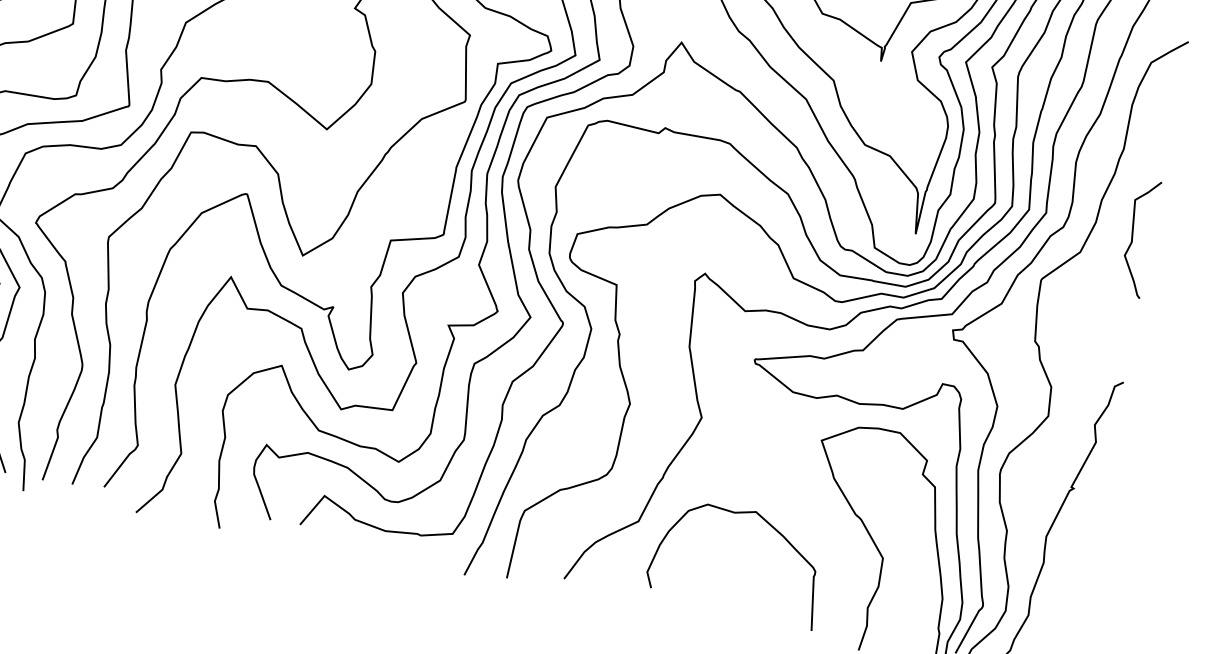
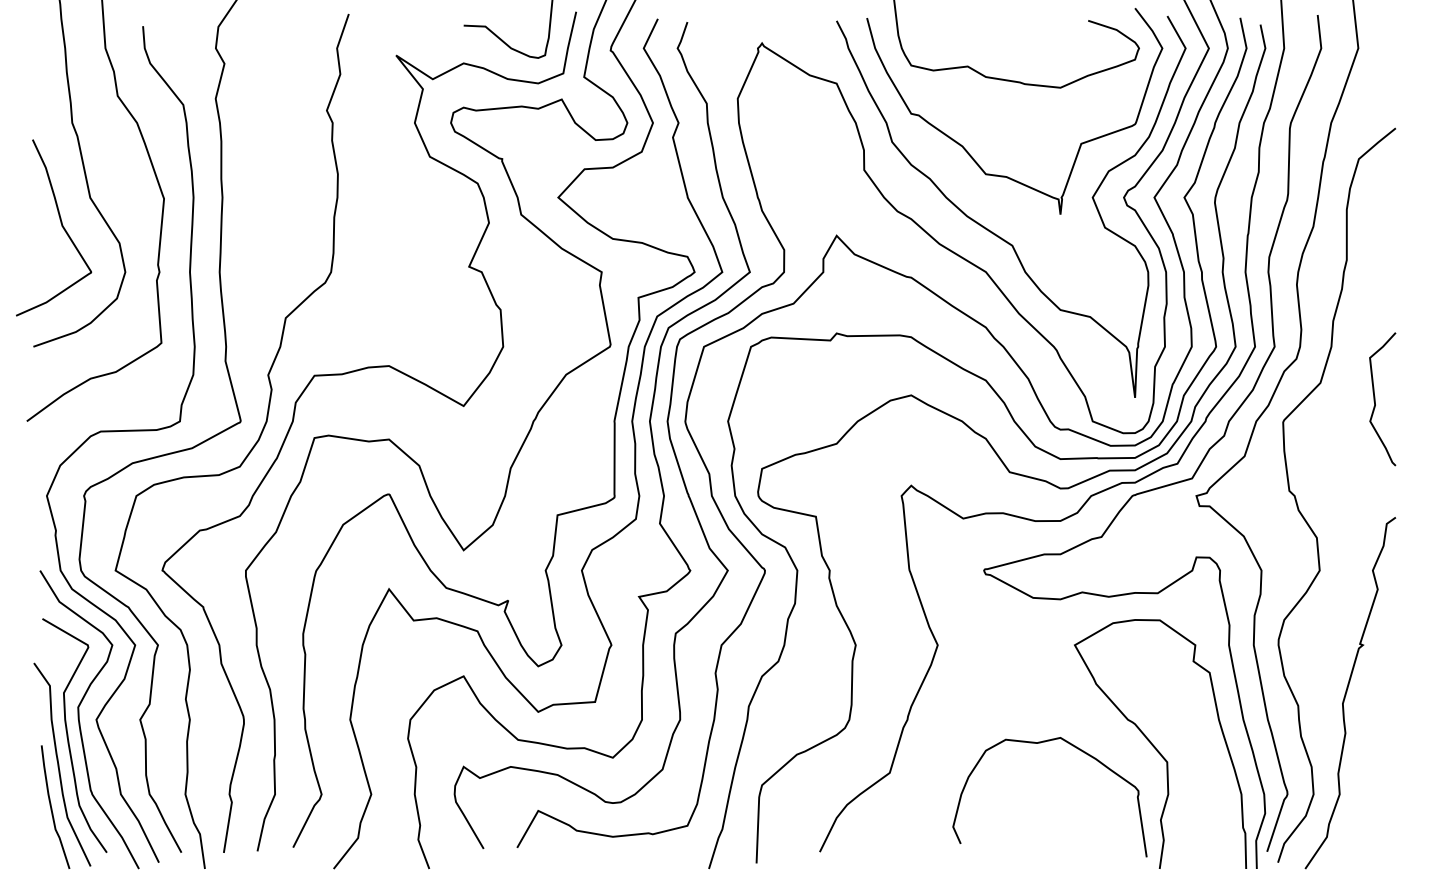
curve: (1133, 237) -> (1375, 399), moved
curve: (737, 513) -> (1040, 743), moved

